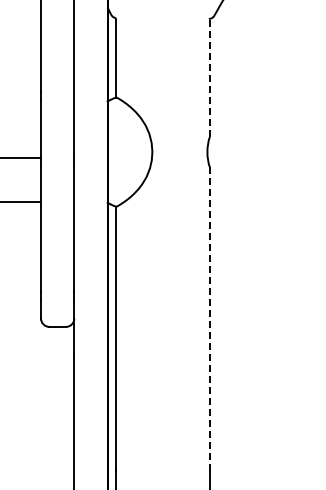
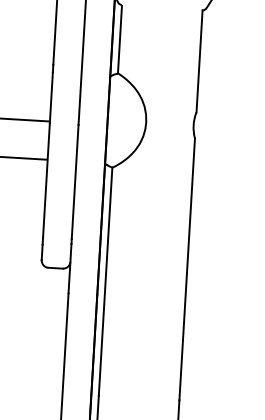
line: (209, 77) -> (199, 61), dashed -> solid
line: (209, 319) -> (186, 269), dashed -> solid

